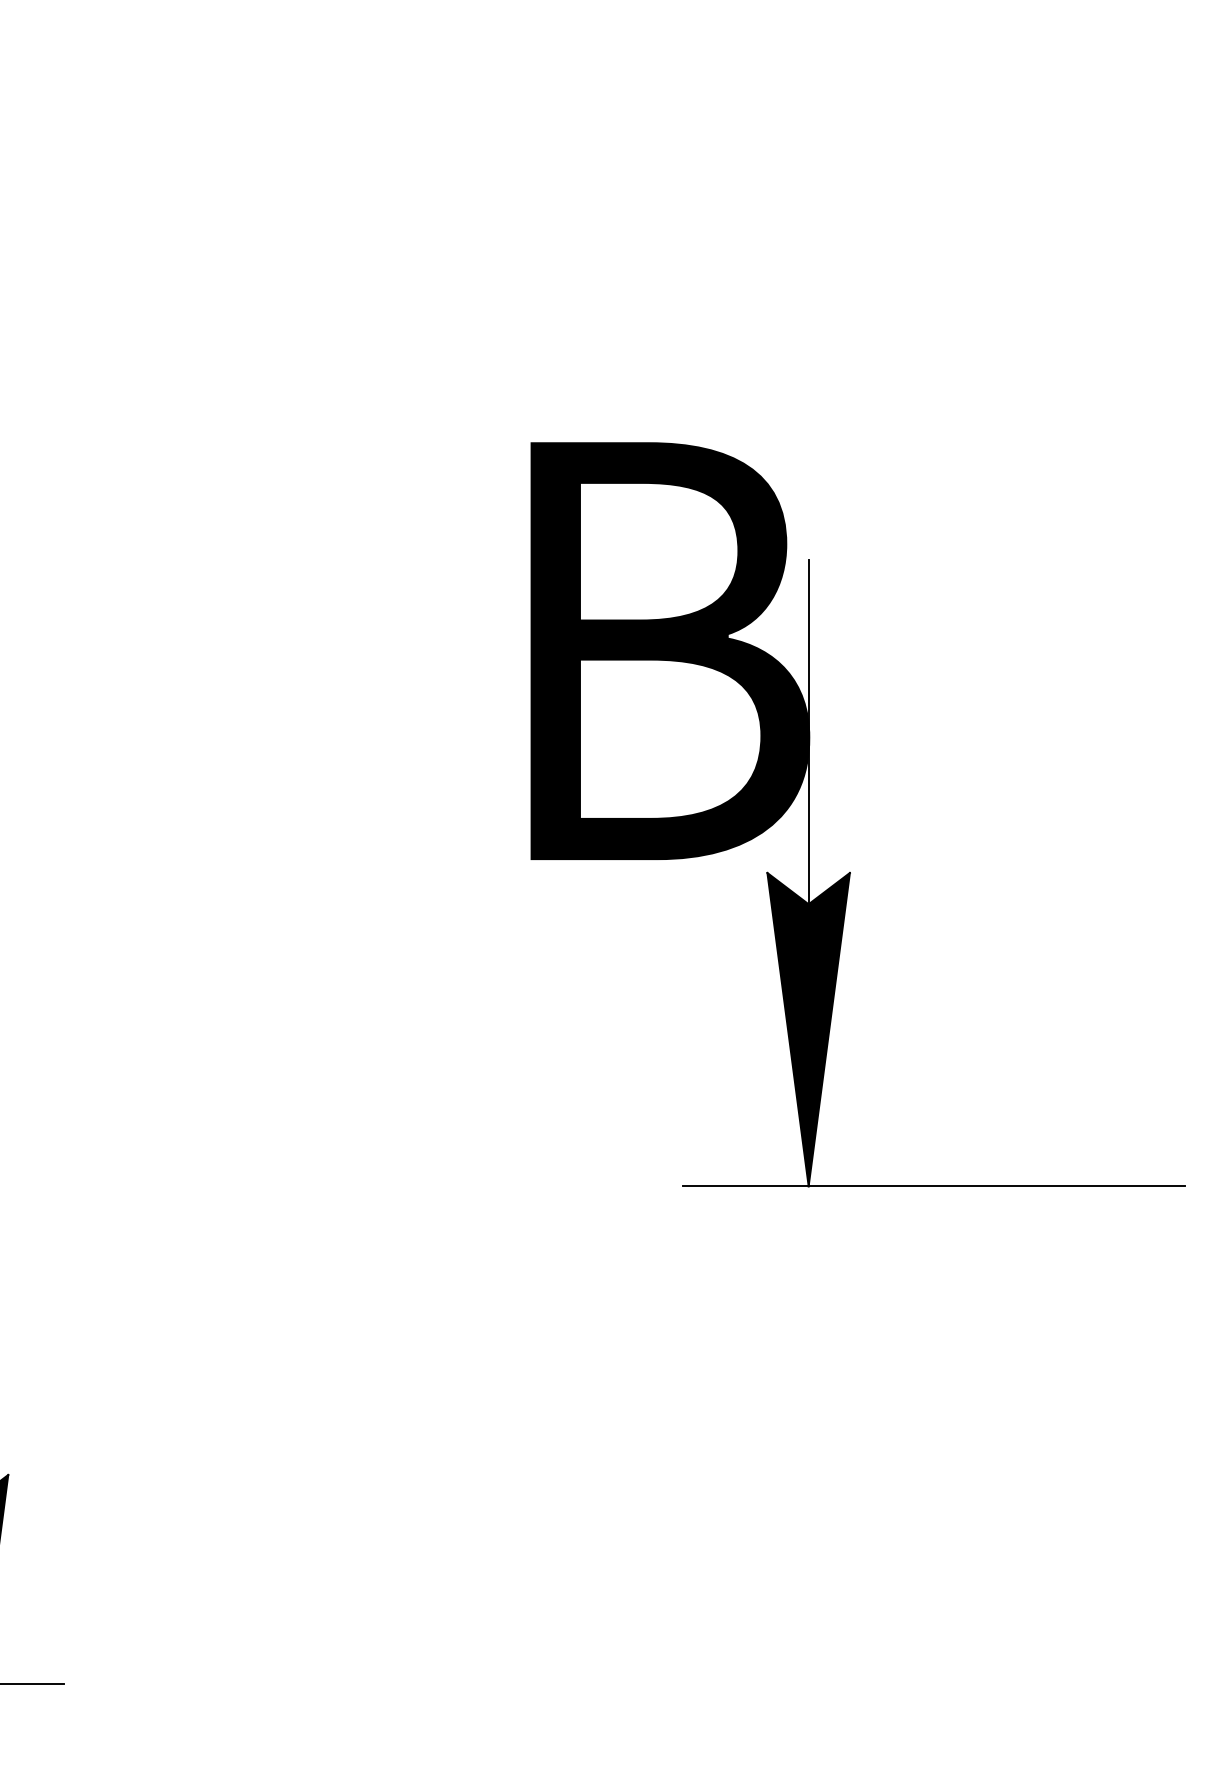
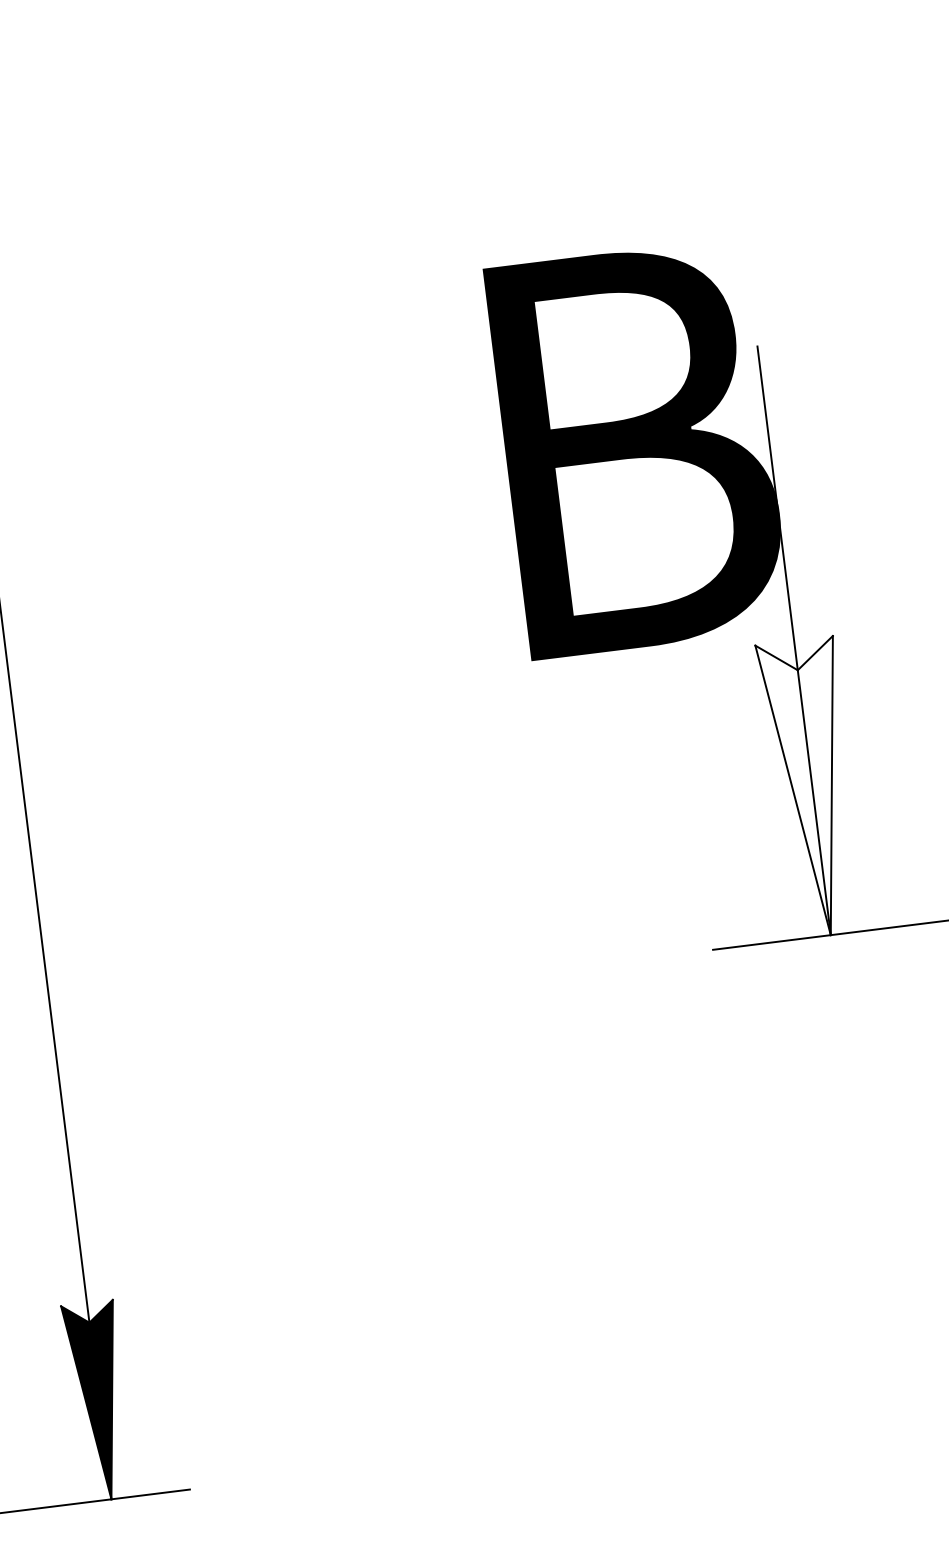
fill: (808, 1029) -> (812, 787), removed

